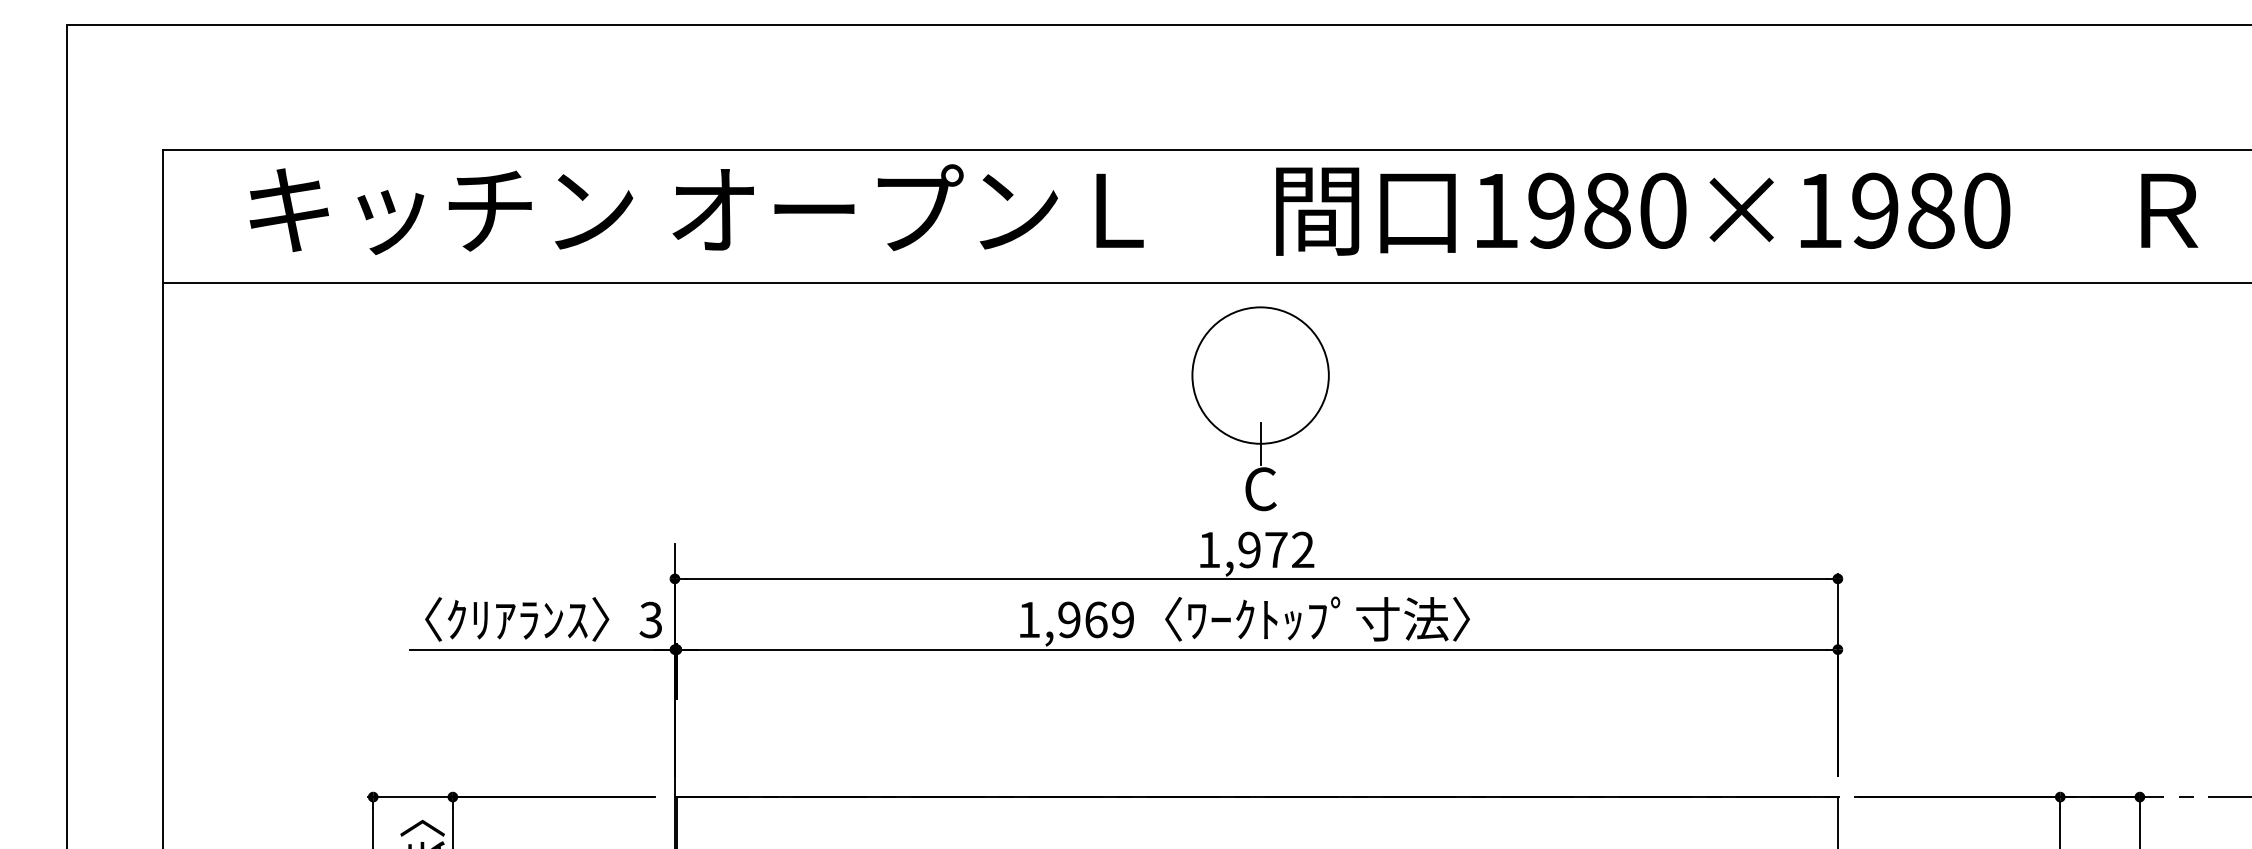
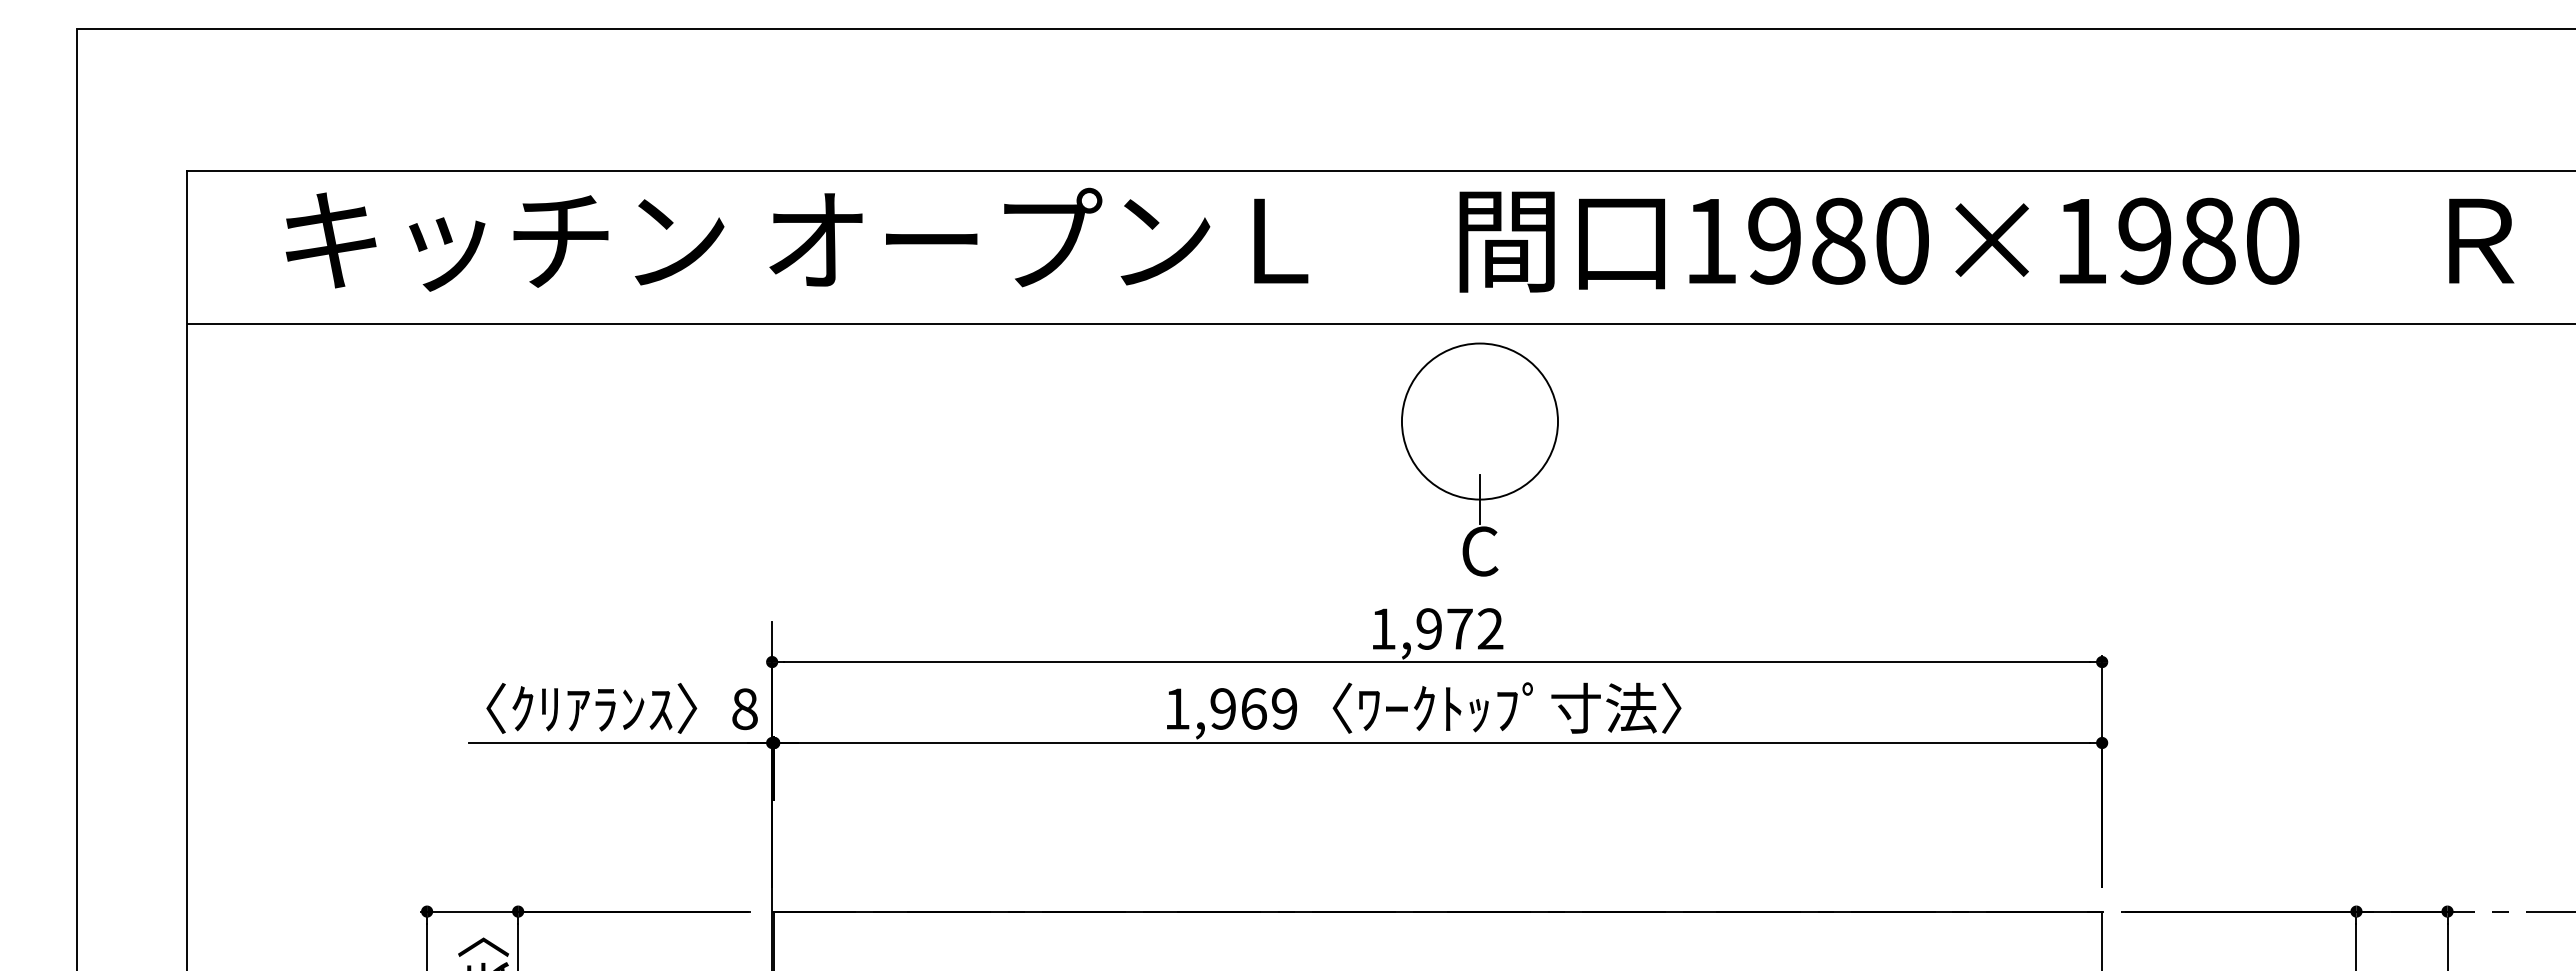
part: (1260, 408) -> (1479, 459), moved
text: (650, 620) -> (744, 709), 3 -> 8

